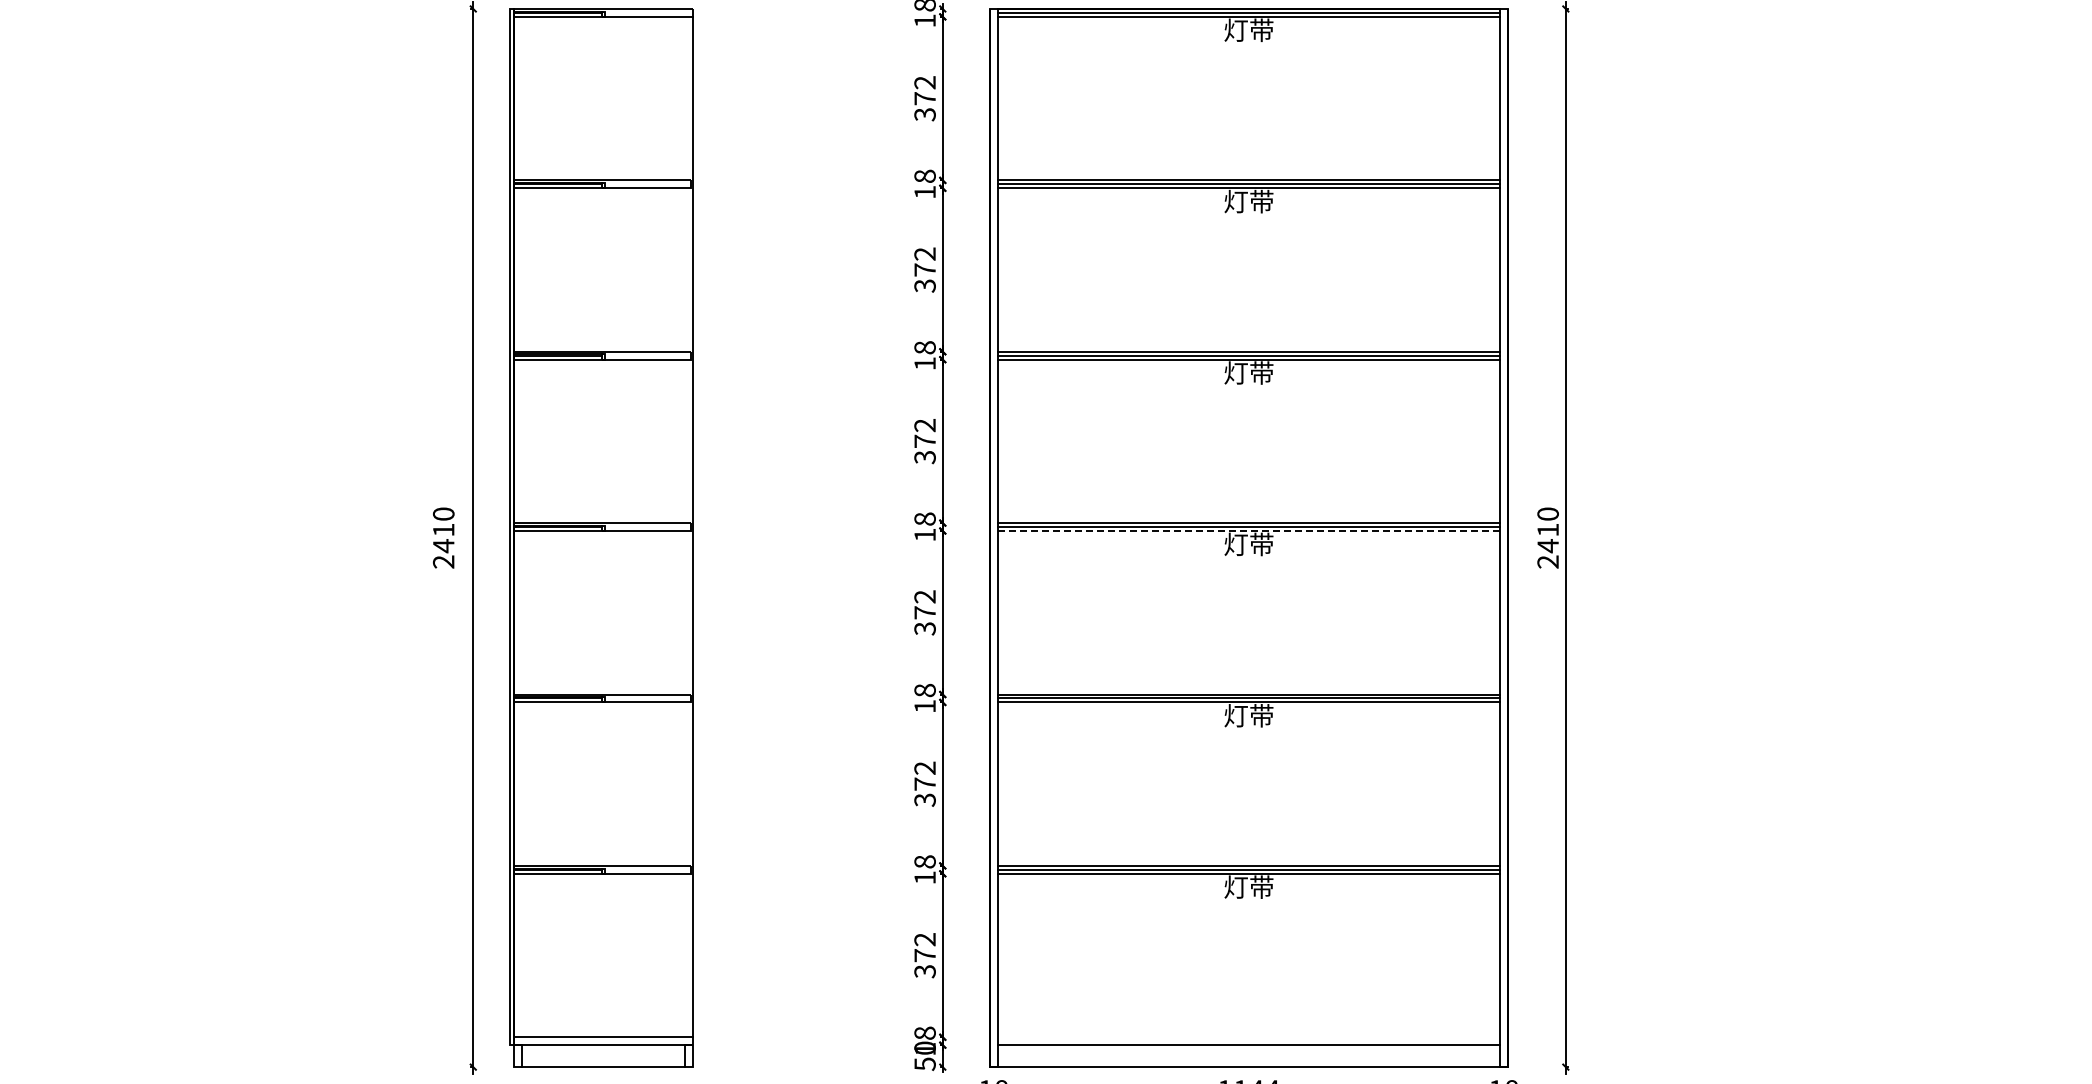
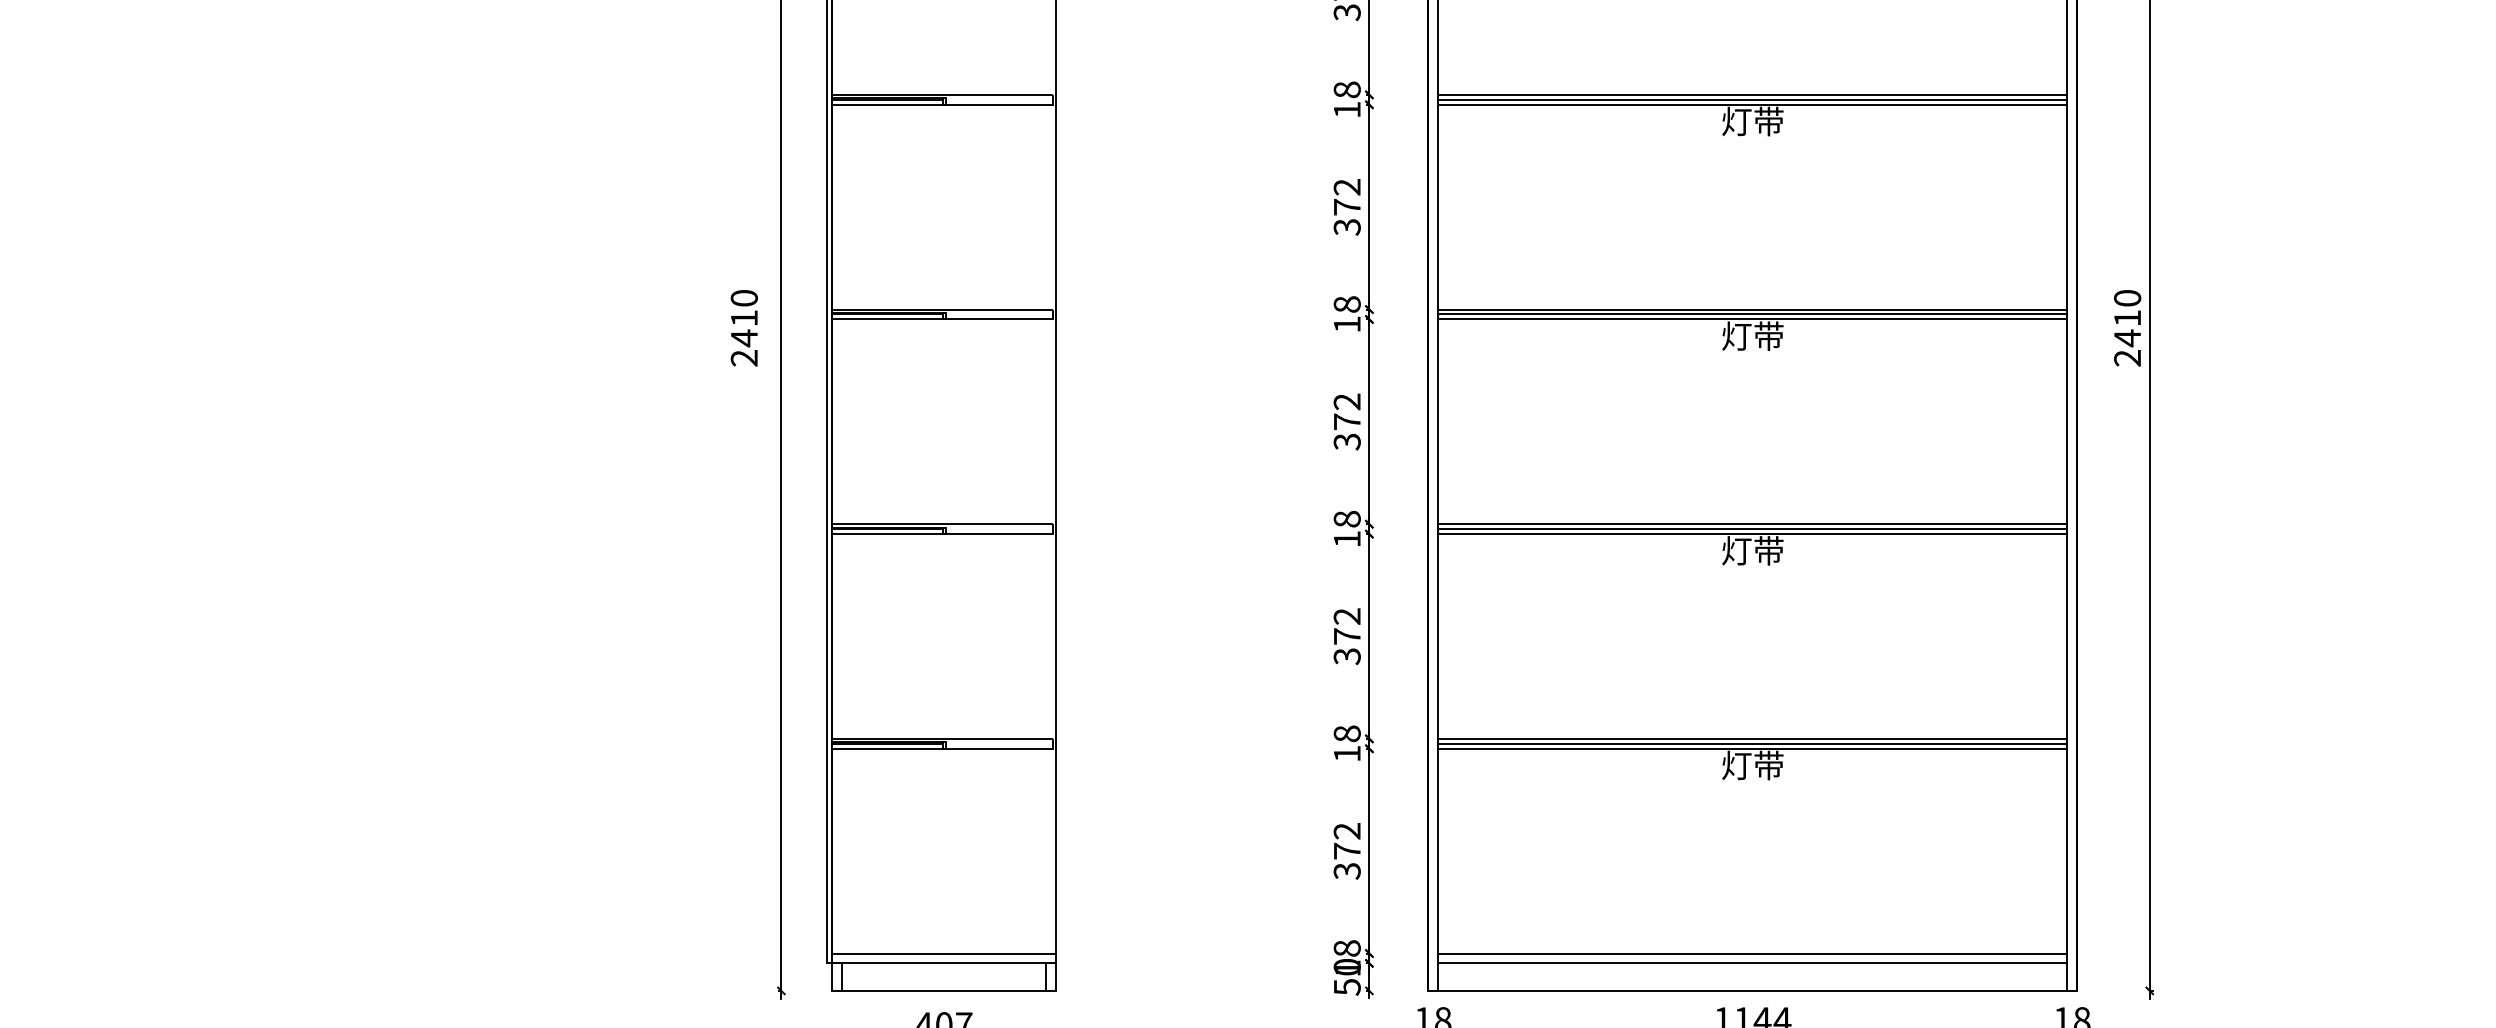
line: (1249, 531) -> (1753, 320), dashed -> solid
line: (1248, 1037) -> (1752, 953), added

